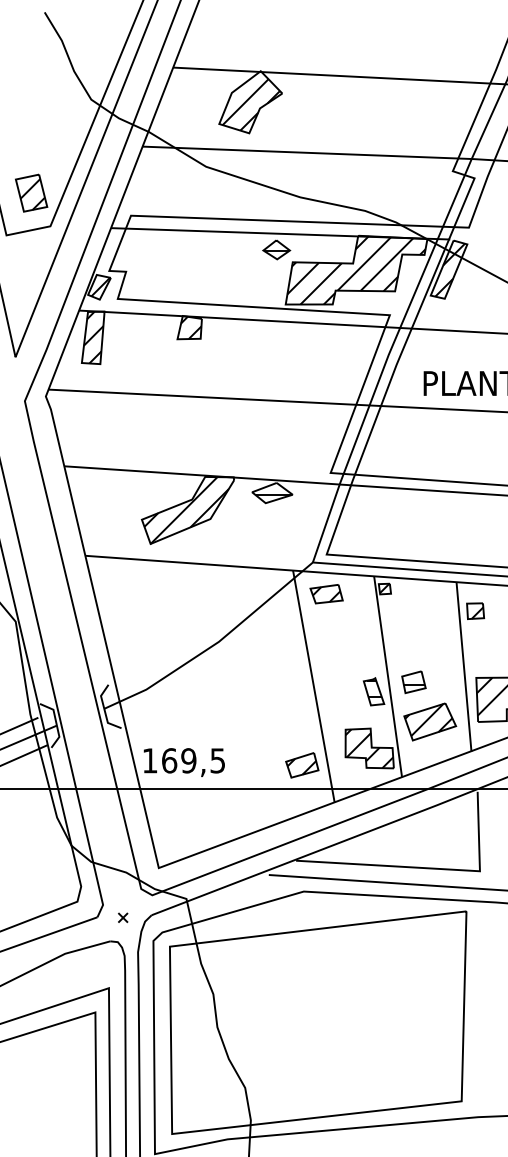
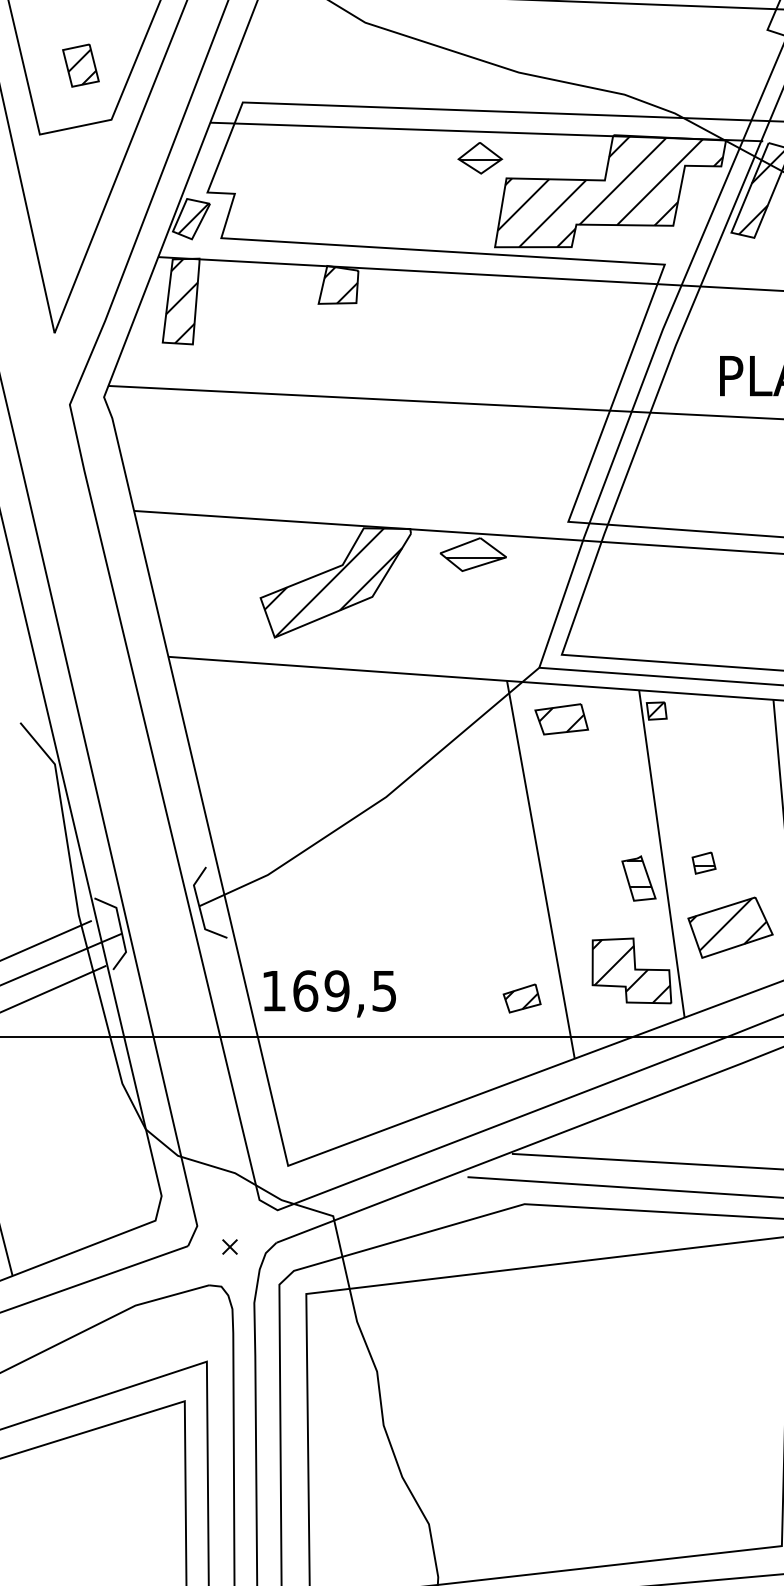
part: (31, 192) -> (80, 64), size x0.7
part: (413, 682) -> (703, 863), size x0.6
part: (302, 765) -> (522, 998), size x0.7

